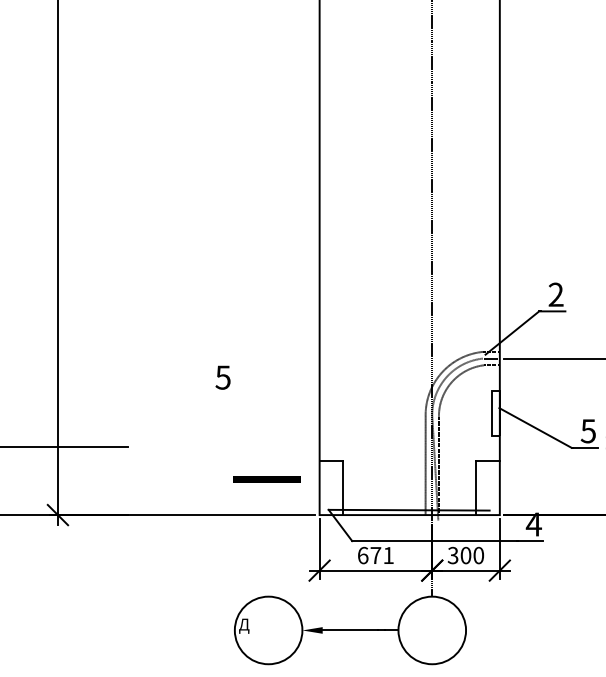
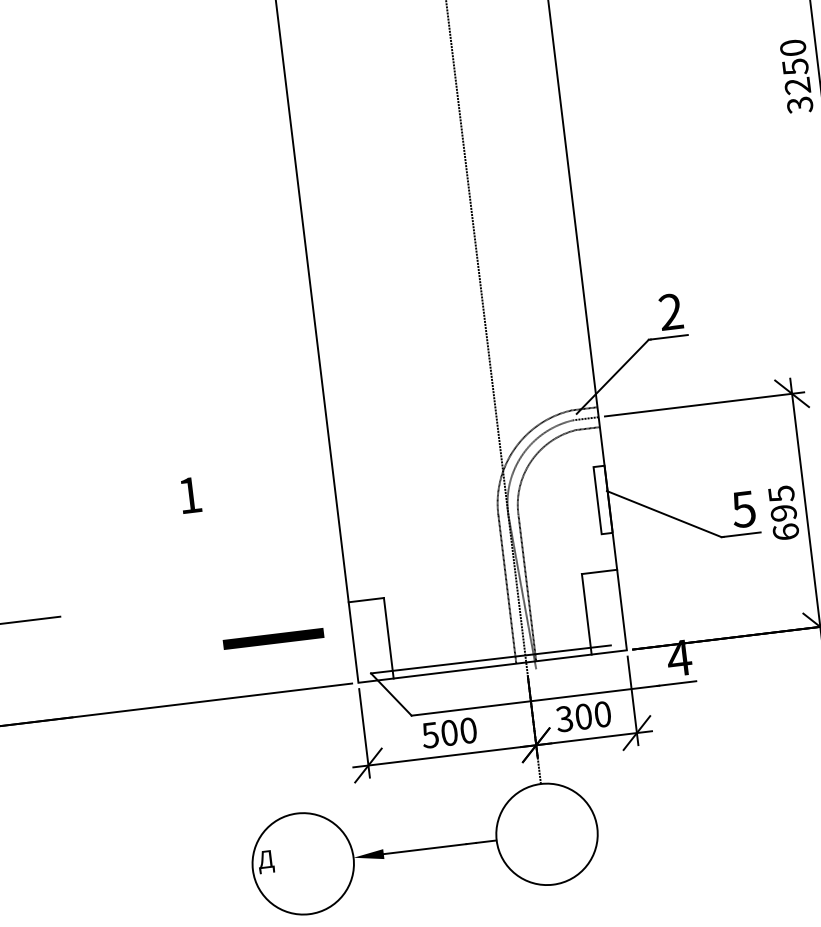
text: (222, 377) -> (188, 495), 5 -> 1
text: (375, 555) -> (448, 732), 671 -> 500

